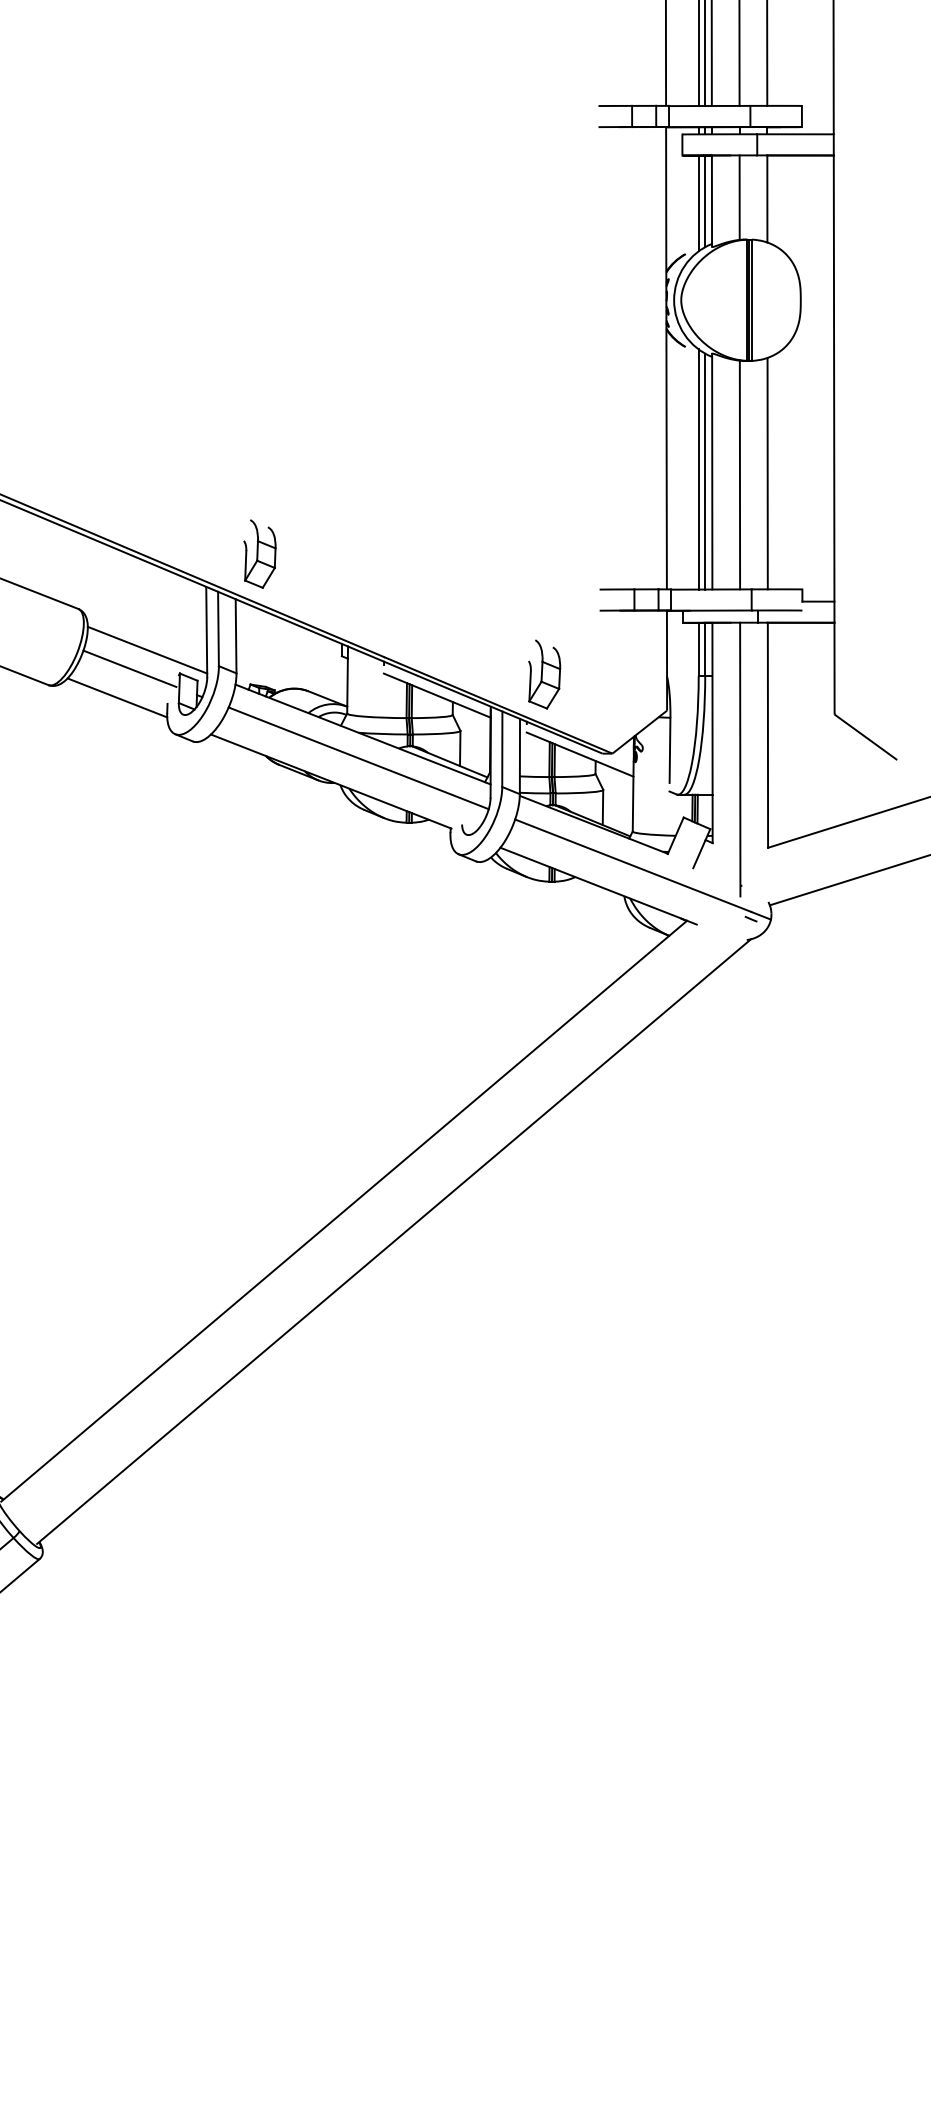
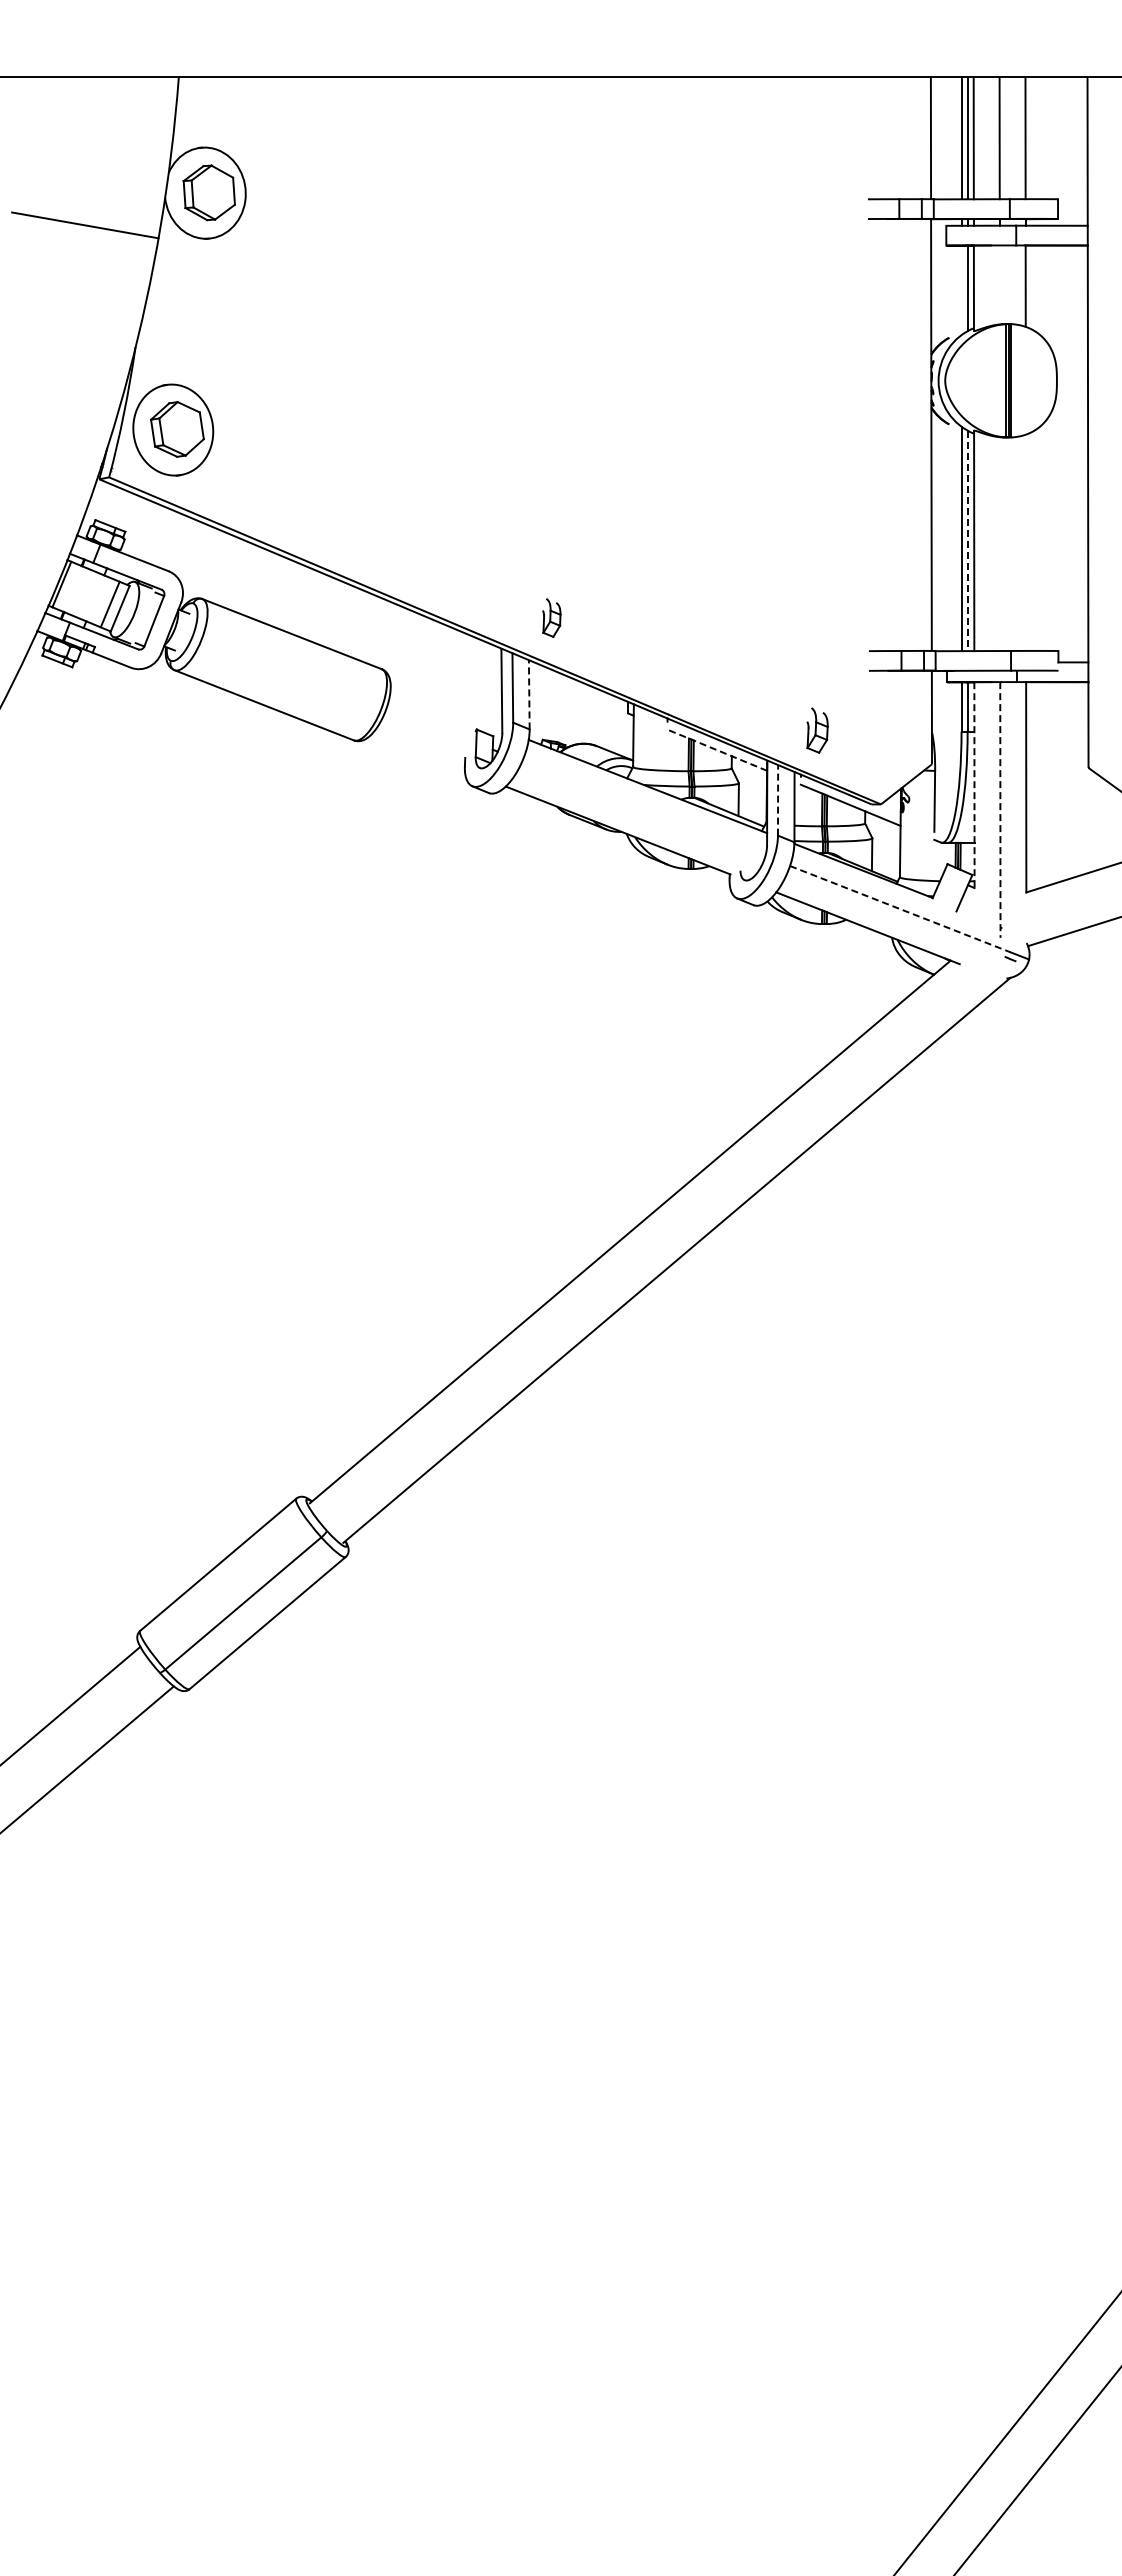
line: (739, 197) -> (999, 284), removed
line: (698, 203) -> (961, 290), removed
line: (705, 472) -> (967, 541), solid -> dashed
line: (767, 473) -> (1025, 542), removed
line: (739, 475) -> (999, 544), removed
part: (259, 553) -> (551, 617), size x0.6
line: (236, 635) -> (529, 694), solid -> dashed
line: (147, 649) -> (446, 707), removed
line: (129, 669) -> (429, 725), removed
part: (544, 674) -> (817, 730), size x0.7
line: (437, 695) -> (717, 750), solid -> dashed
line: (116, 698) -> (417, 752), removed
line: (712, 733) -> (974, 785), solid -> dashed
line: (502, 748) -> (778, 799), solid -> dashed
line: (358, 757) -> (643, 808), removed
line: (740, 760) -> (1000, 810), solid -> dashed
line: (633, 866) -> (900, 909), solid -> dashed

